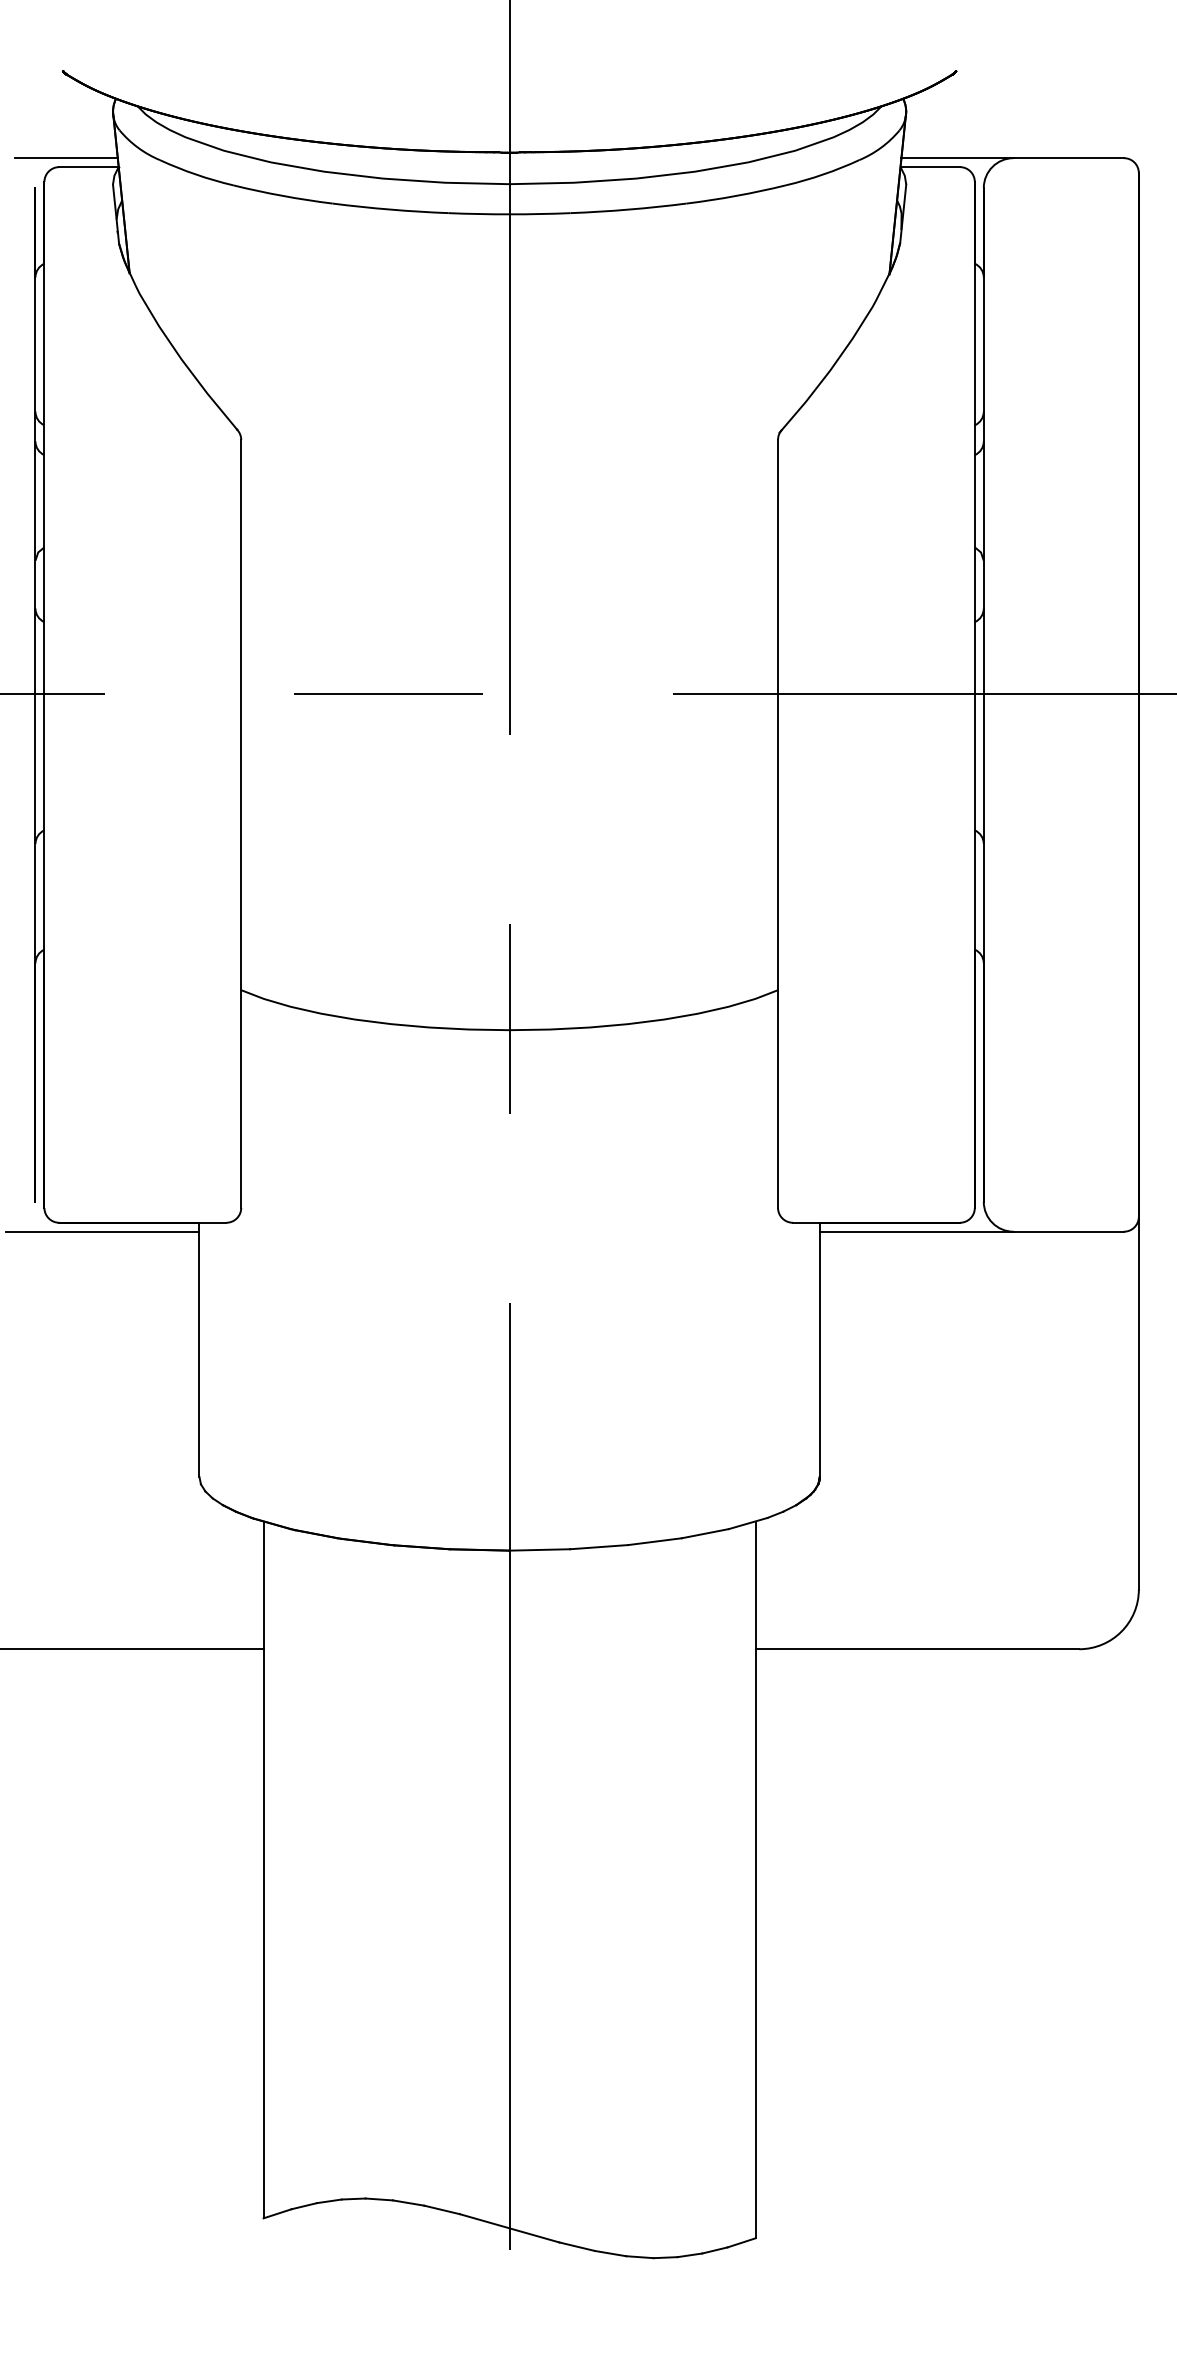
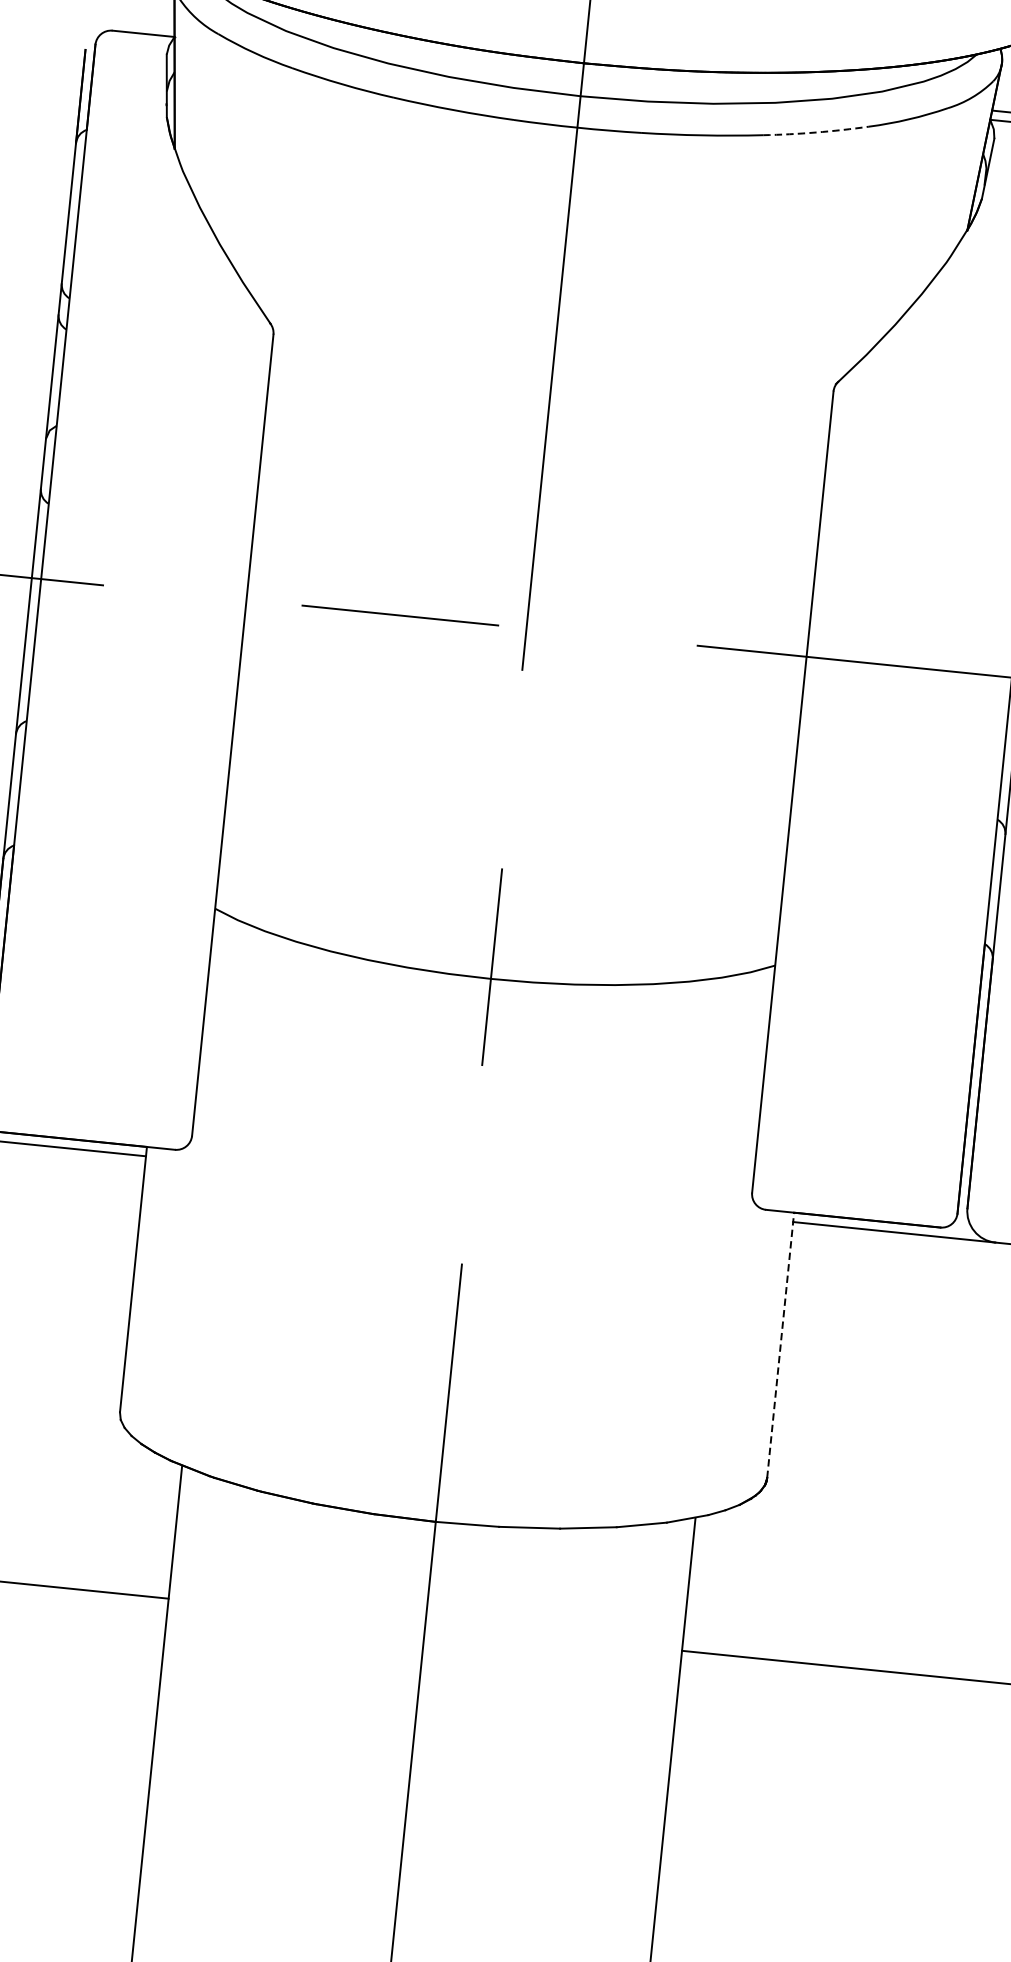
line: (65, 158) -> (119, 22), removed
arc: (736, 195) -> (816, 132), solid -> dashed
line: (819, 1349) -> (780, 1344), solid -> dashed

